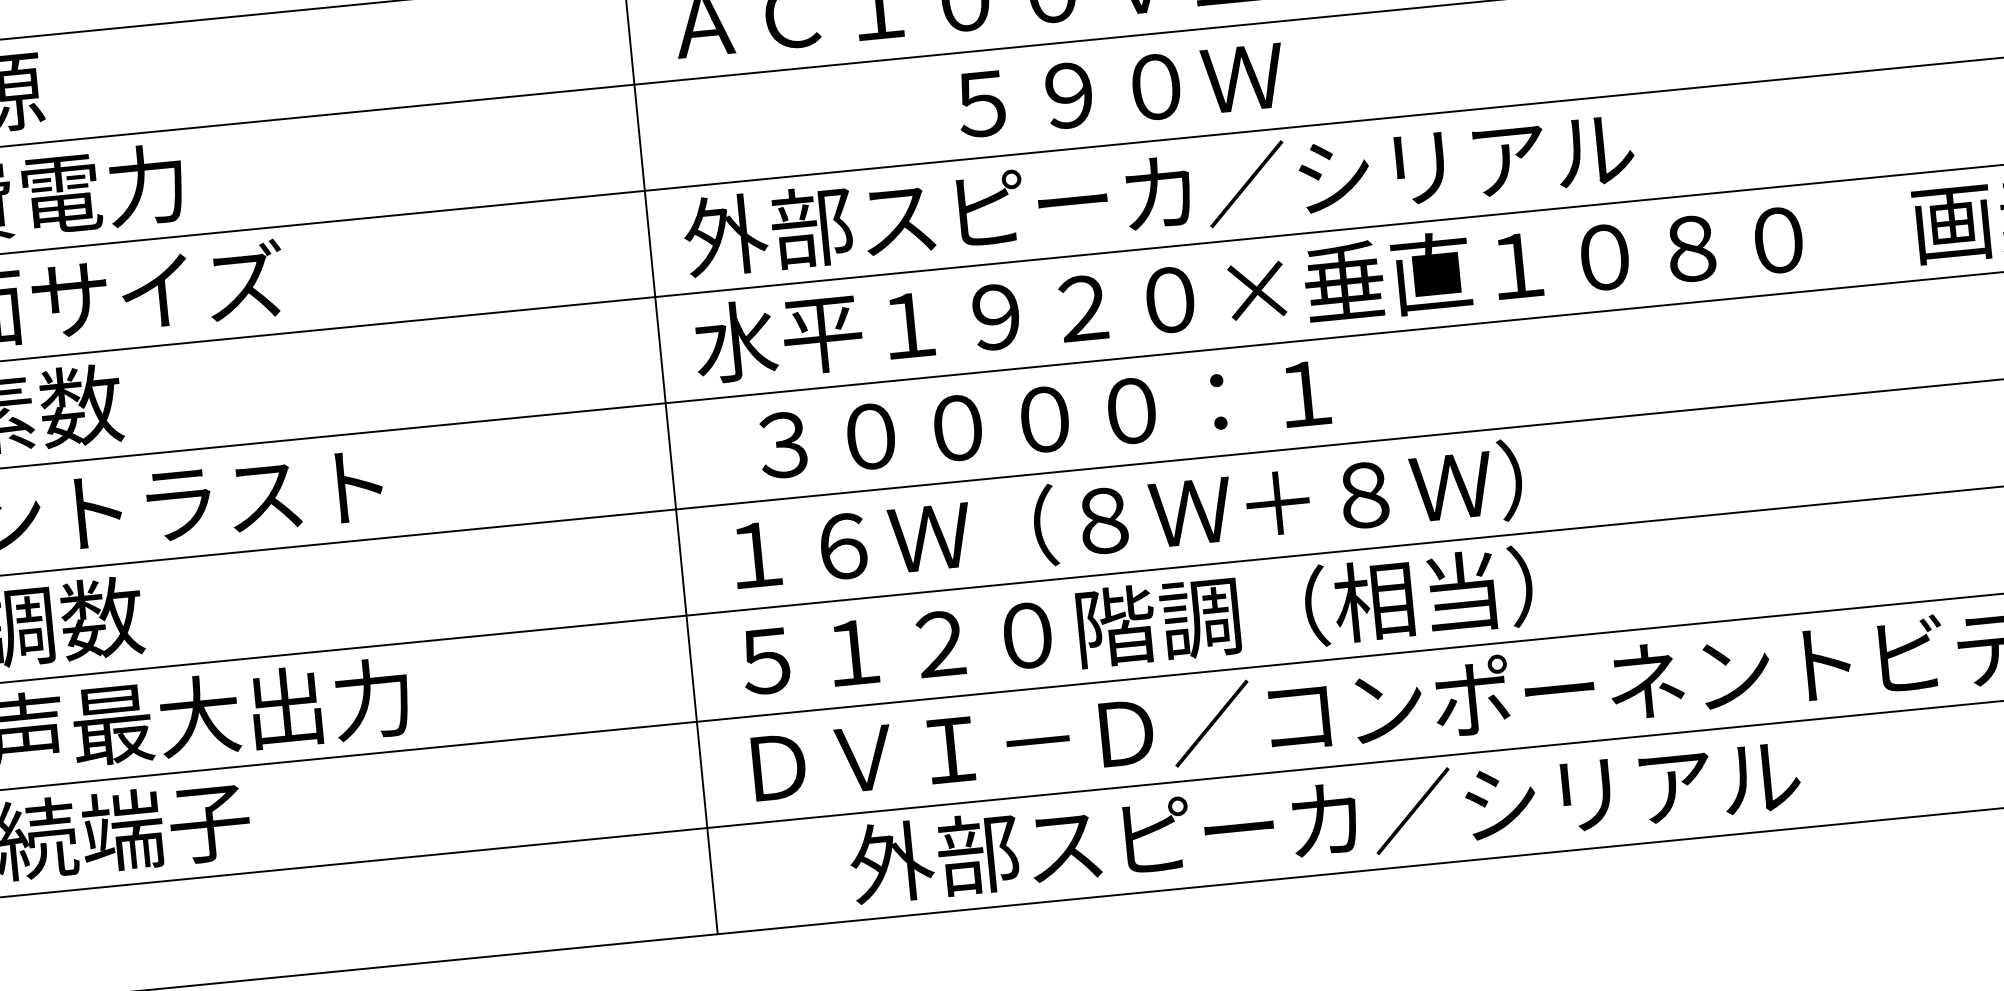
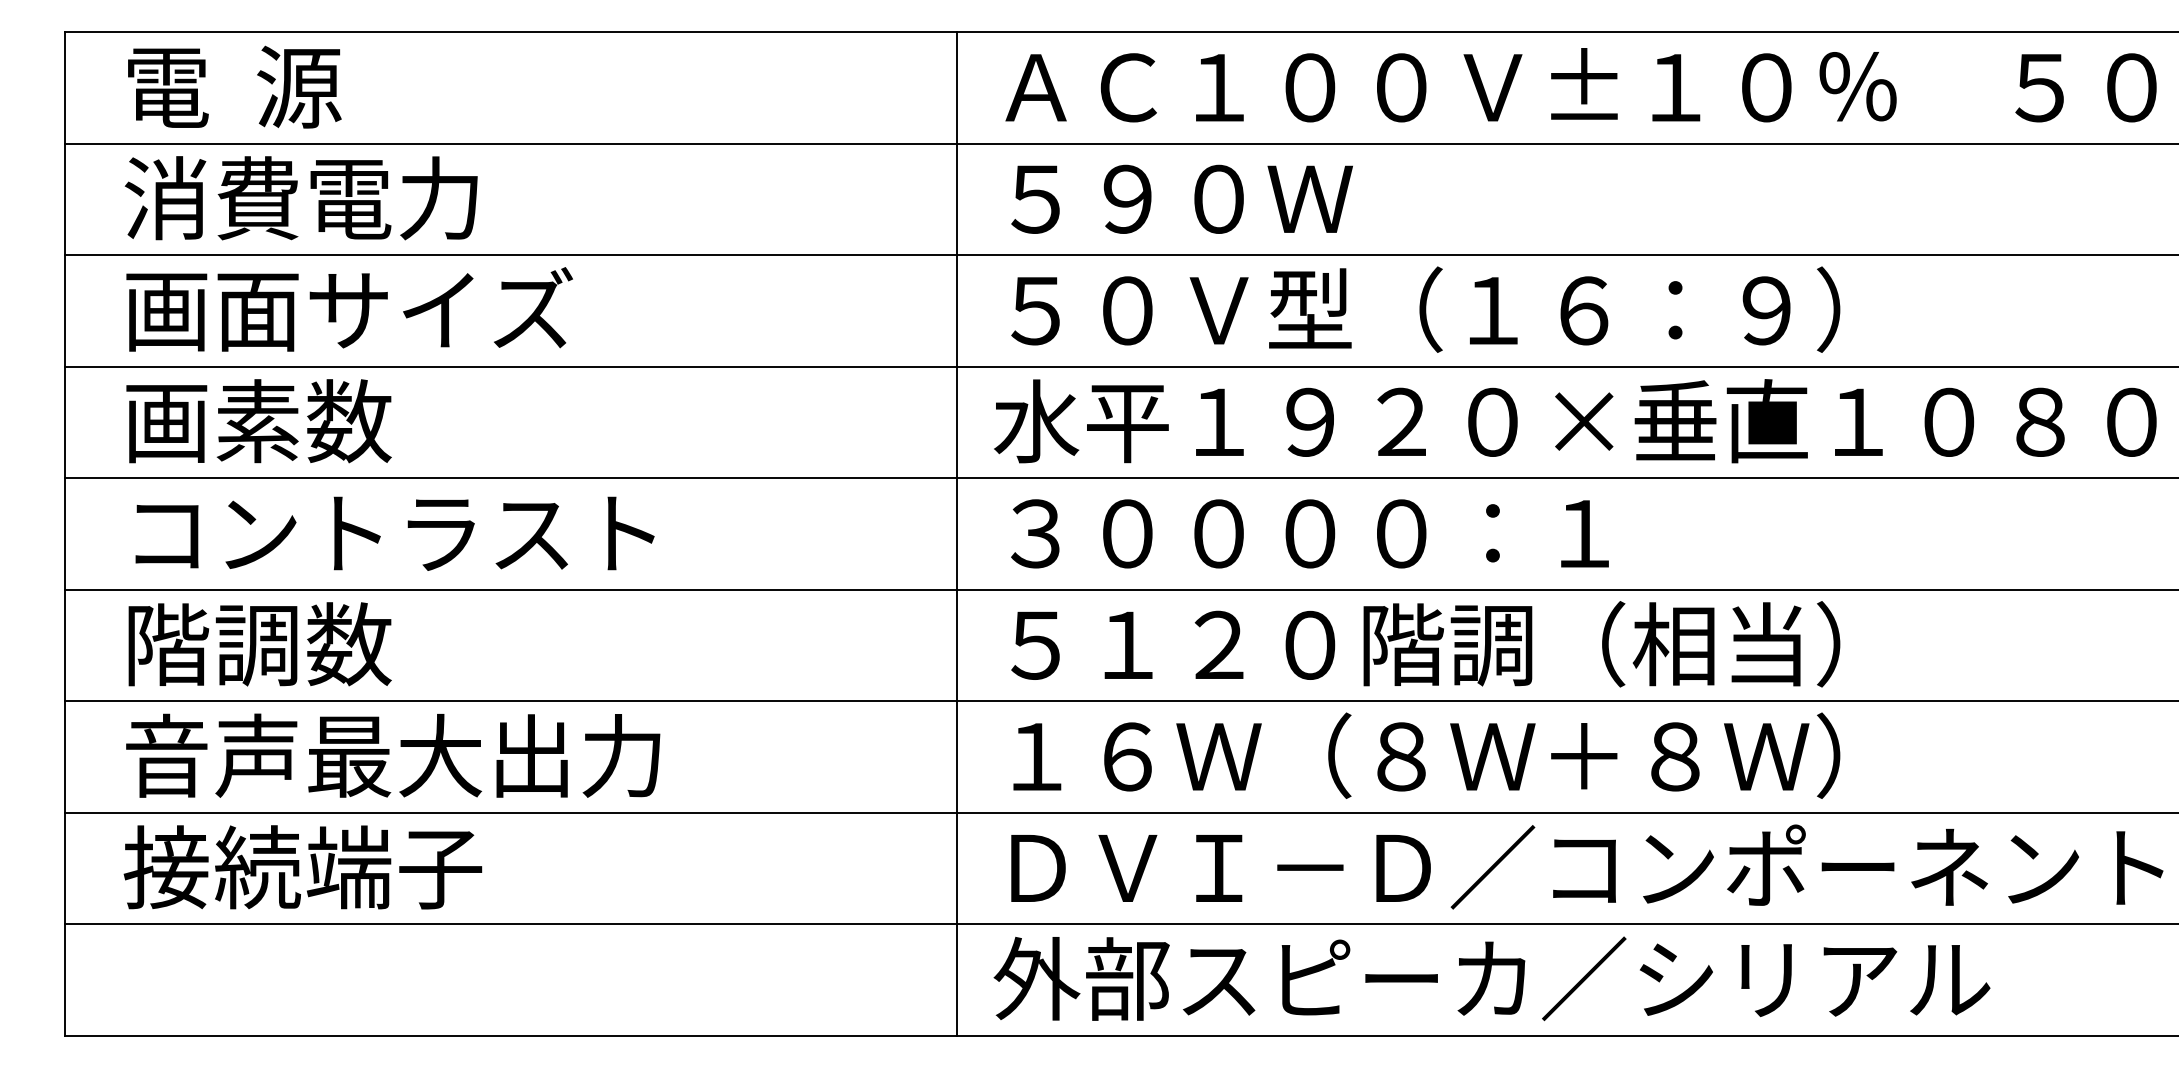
text: (1120, 89) -> (1181, 198), moved
text: (1158, 192) -> (1491, 309), 外部スピーカ／シリアル -> ５０Ｖ型（１６：９）
text: (1044, 419) -> (1309, 533), moved
text: (1112, 519) -> (1410, 644), １６Ｗ（８Ｗ＋８Ｗ） -> ５１２０階調（相当）
text: (1122, 624) -> (1410, 755), ５１２０階調（相当） -> １６Ｗ（８Ｗ＋８Ｗ）
text: (1324, 819) -> (1491, 978), moved

